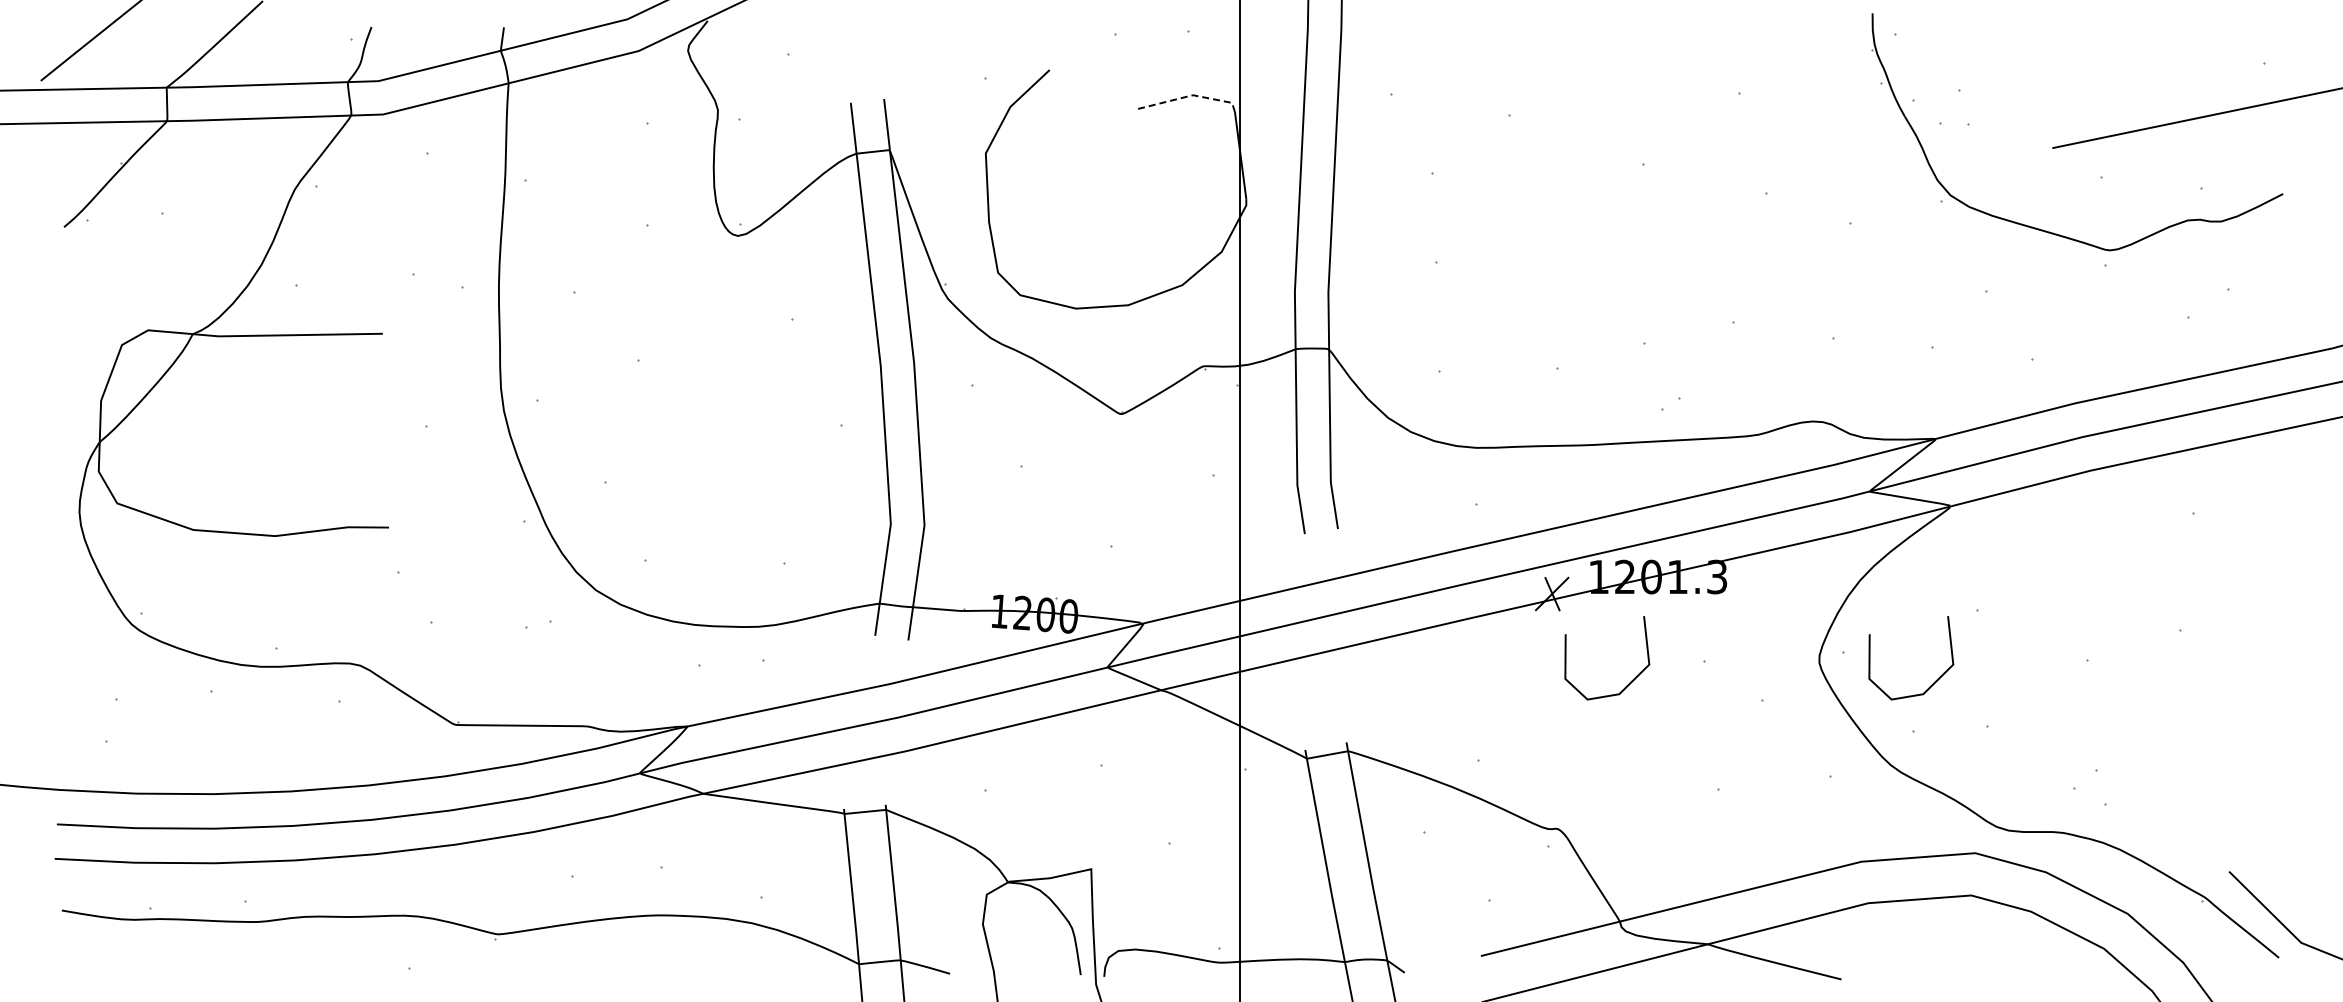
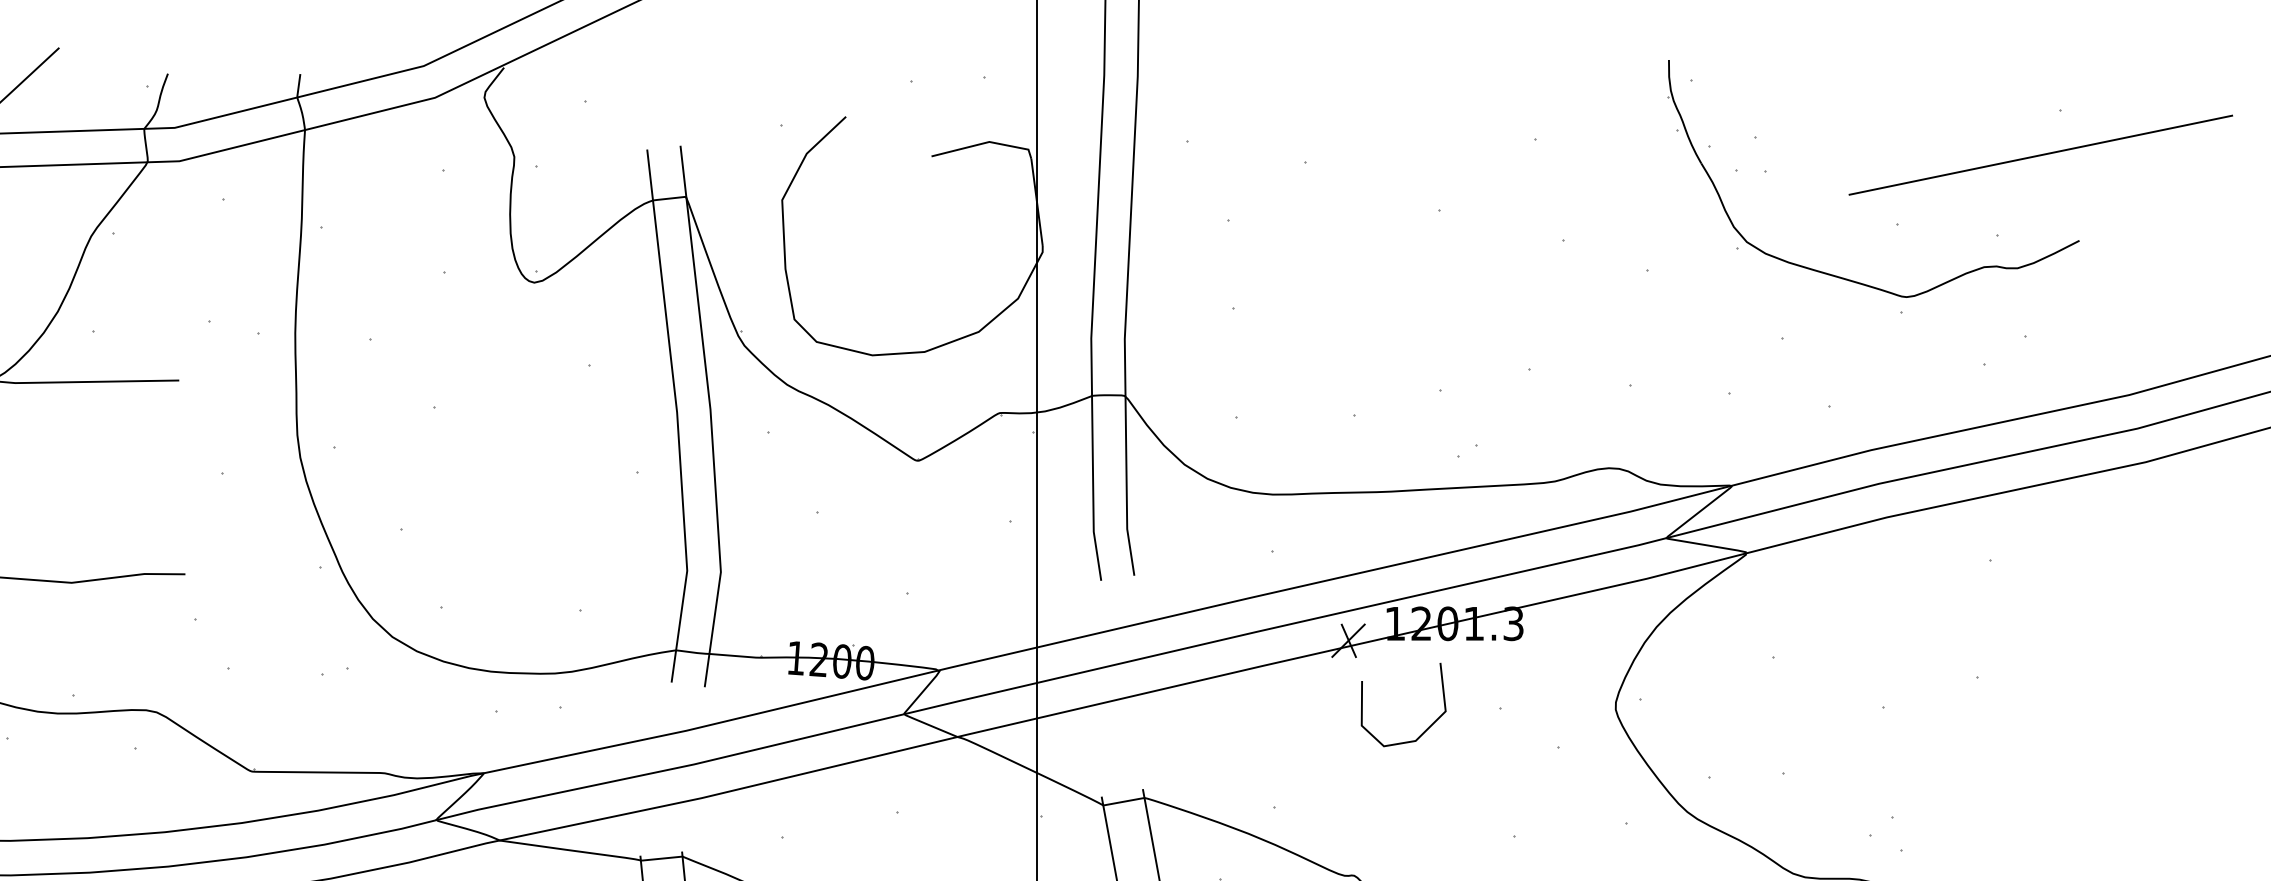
line: (1189, 96) -> (985, 143), dashed -> solid
curve: (1934, 681) -> (1730, 728), removed

